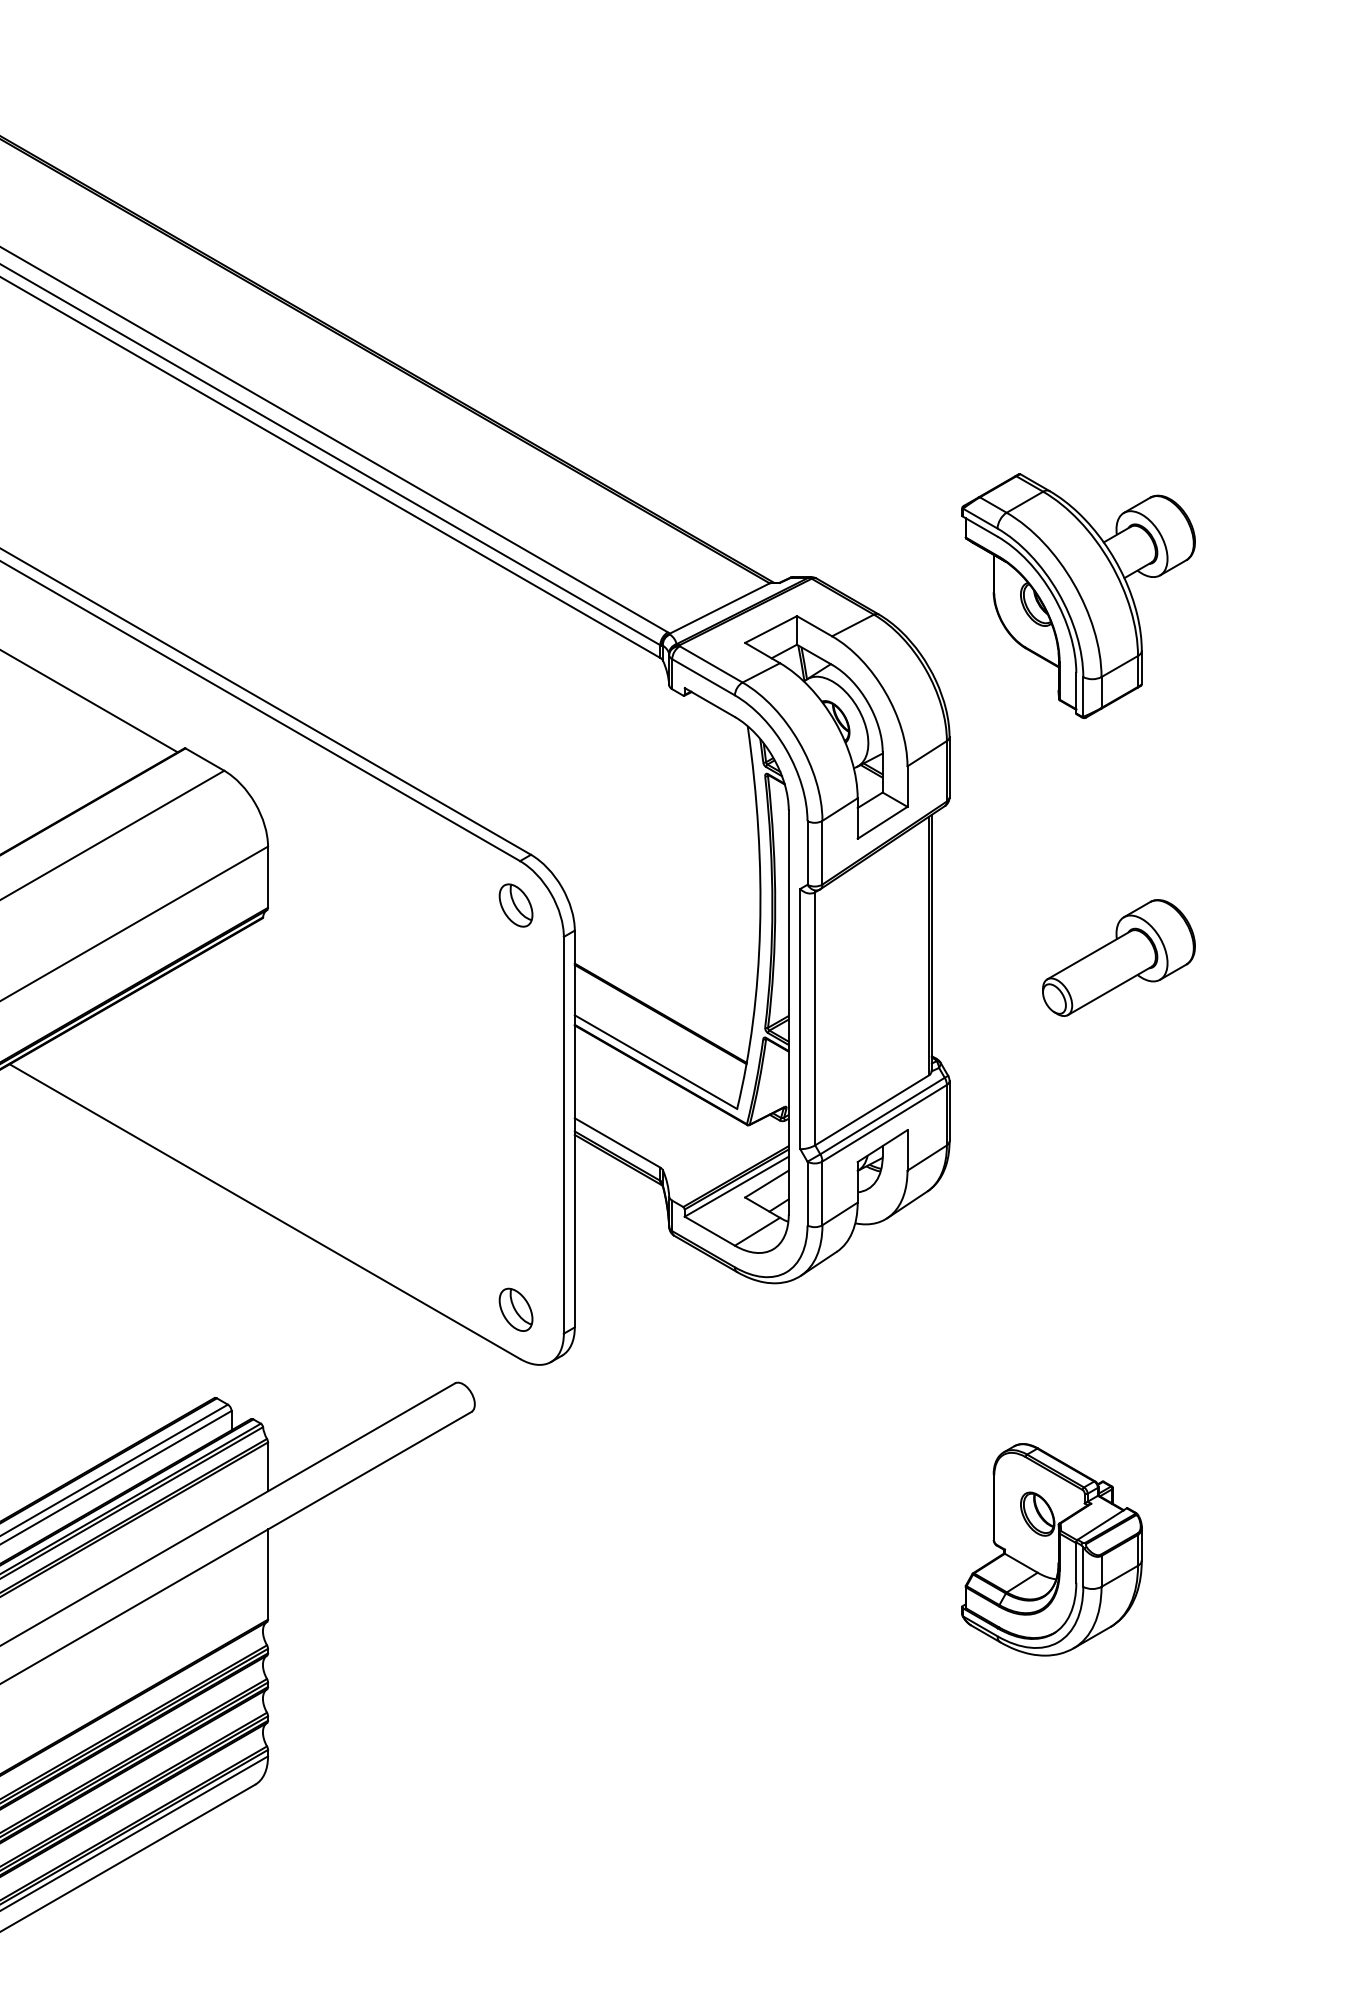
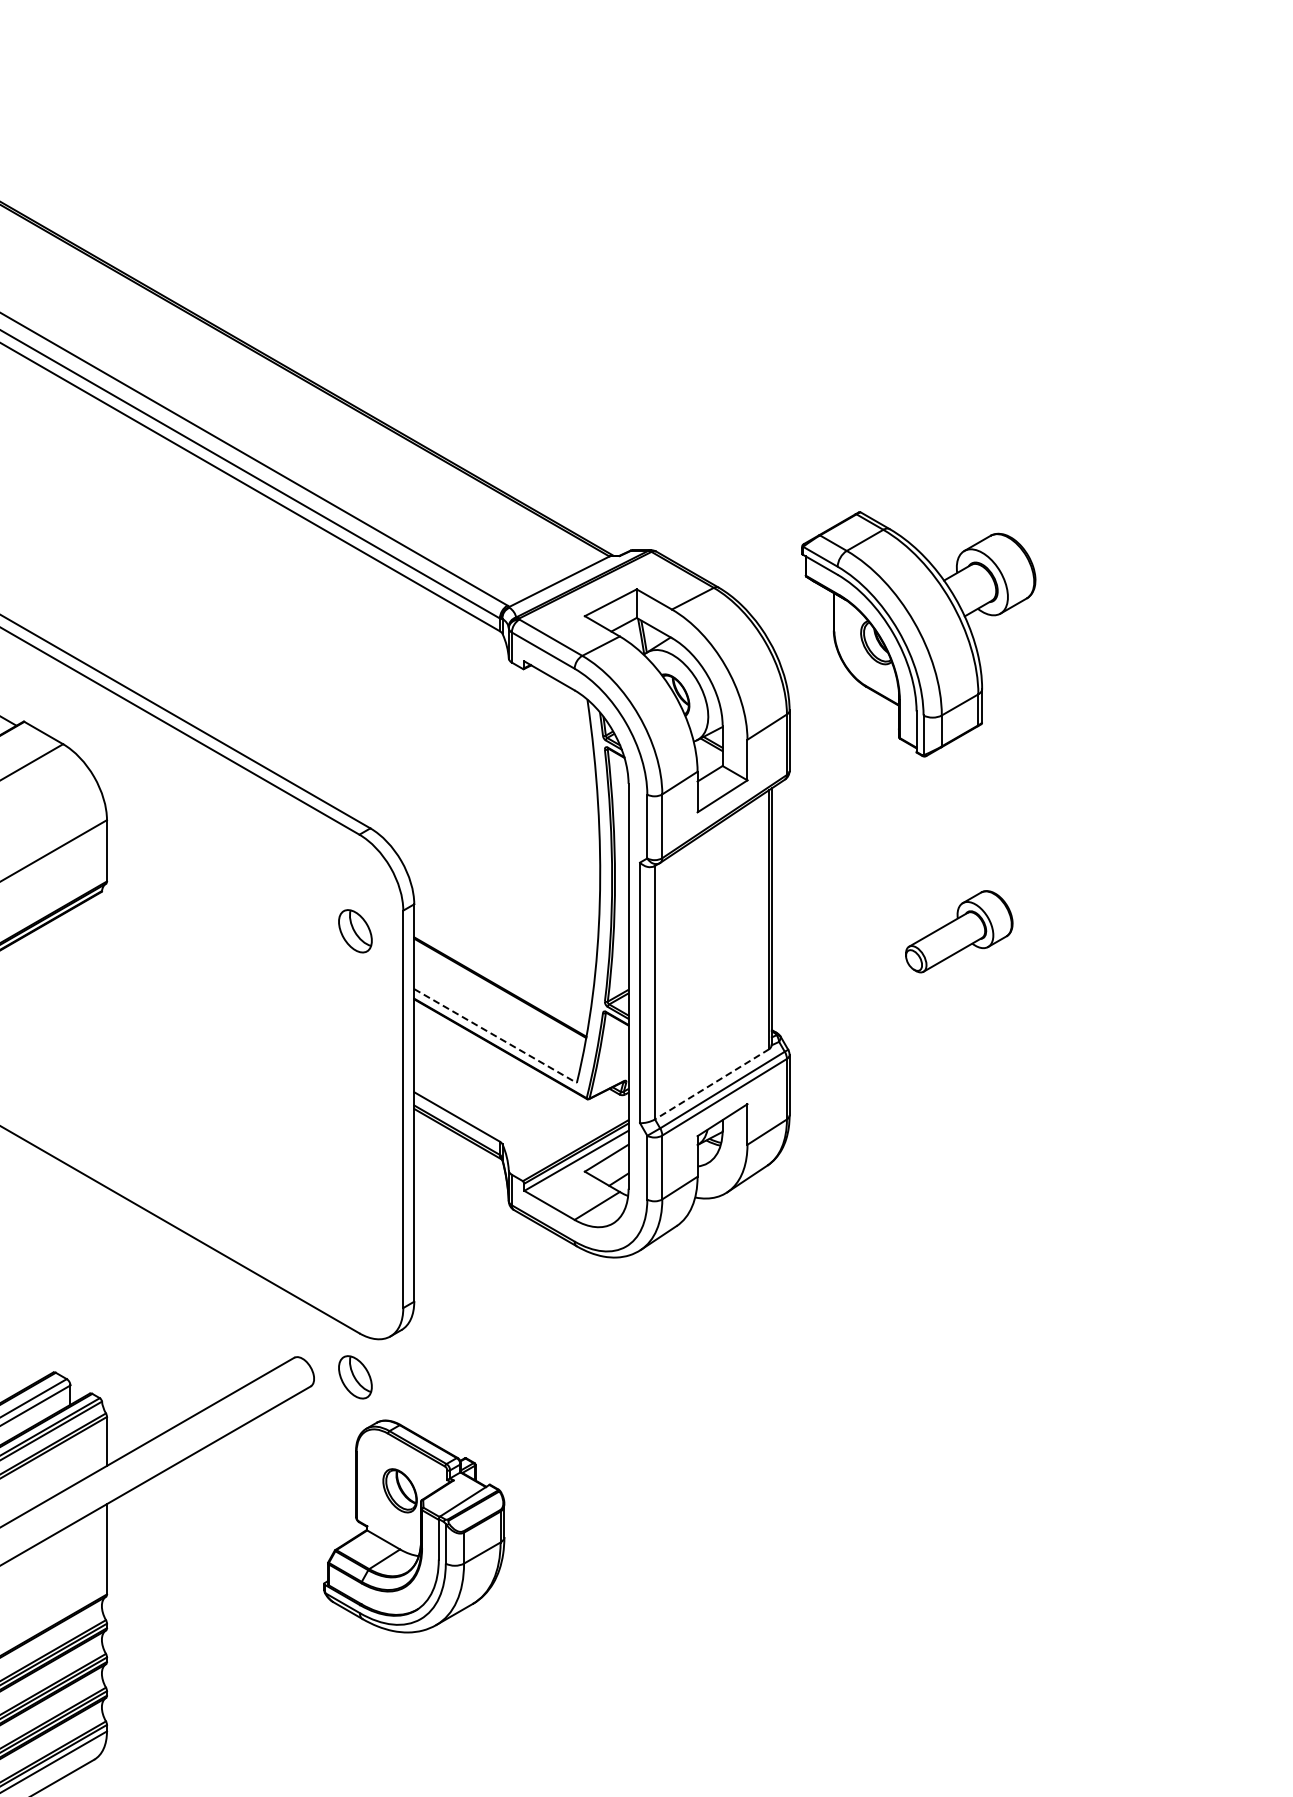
part: (1078, 595) -> (918, 633), moved
part: (515, 905) -> (354, 931), moved
part: (1118, 957) -> (958, 931), size x0.7
line: (655, 1062) -> (495, 1036), solid -> dashed
line: (872, 1110) -> (712, 1084), solid -> dashed
part: (515, 1309) -> (354, 1376), moved
part: (1051, 1549) -> (413, 1526), moved

